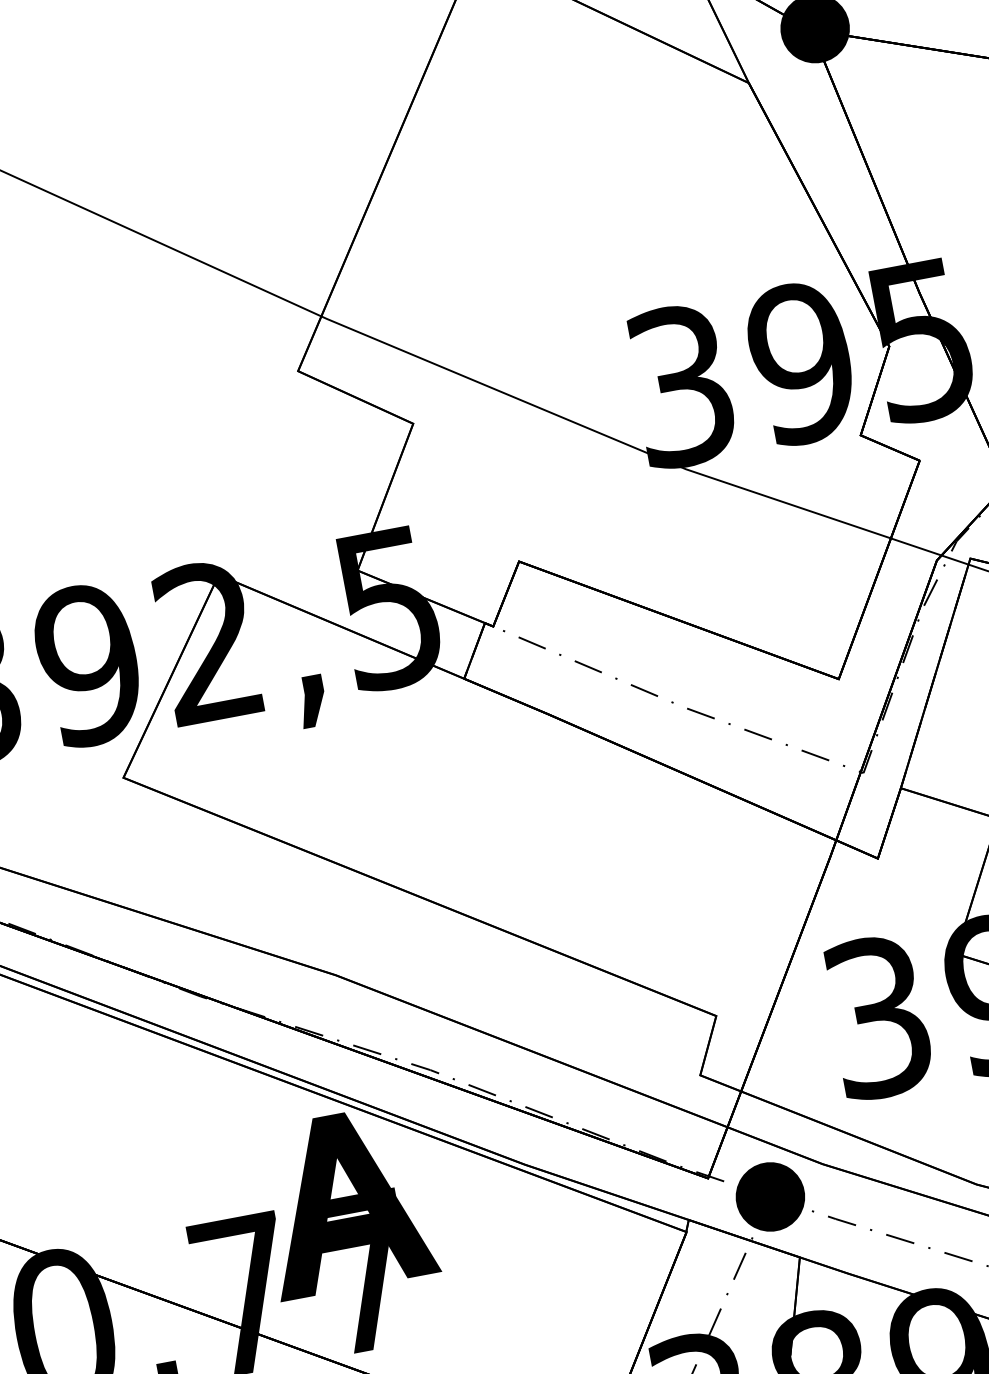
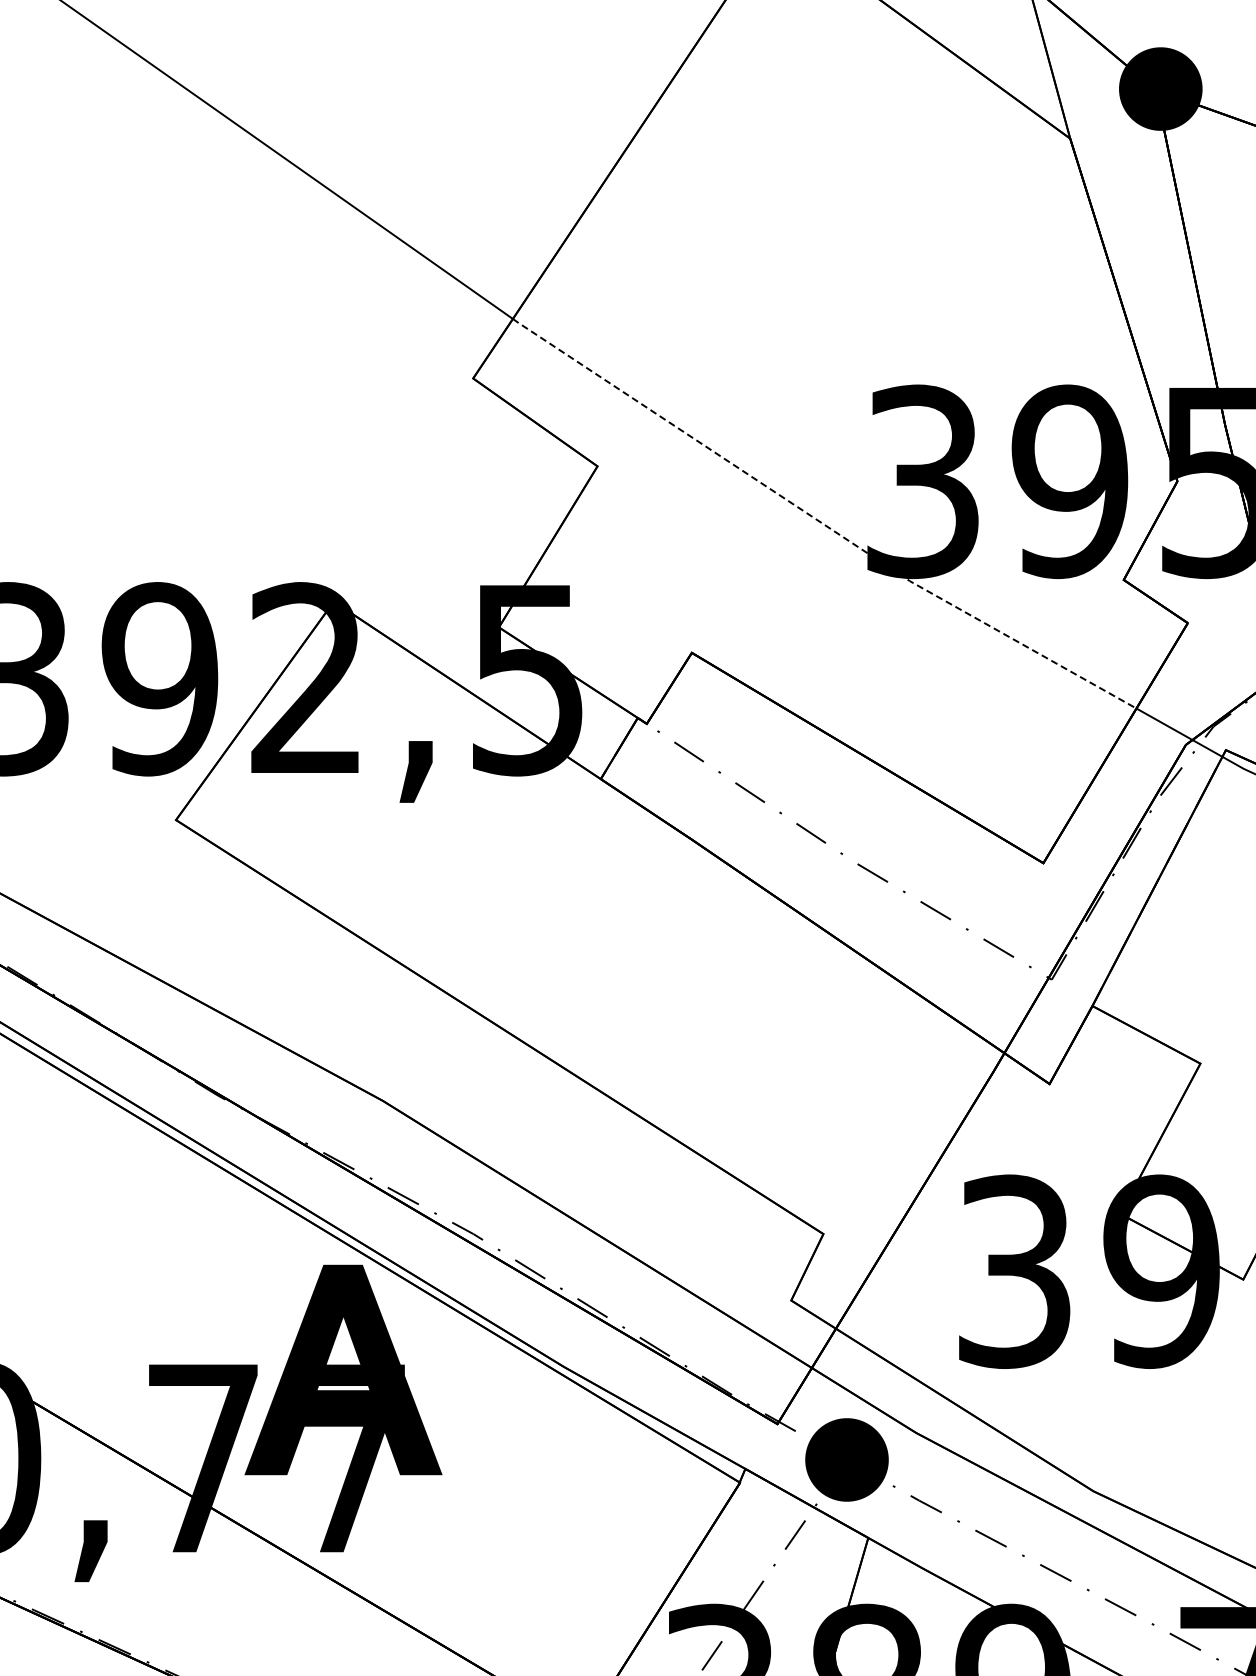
line: (603, 434) -> (819, 521), solid -> dashed

